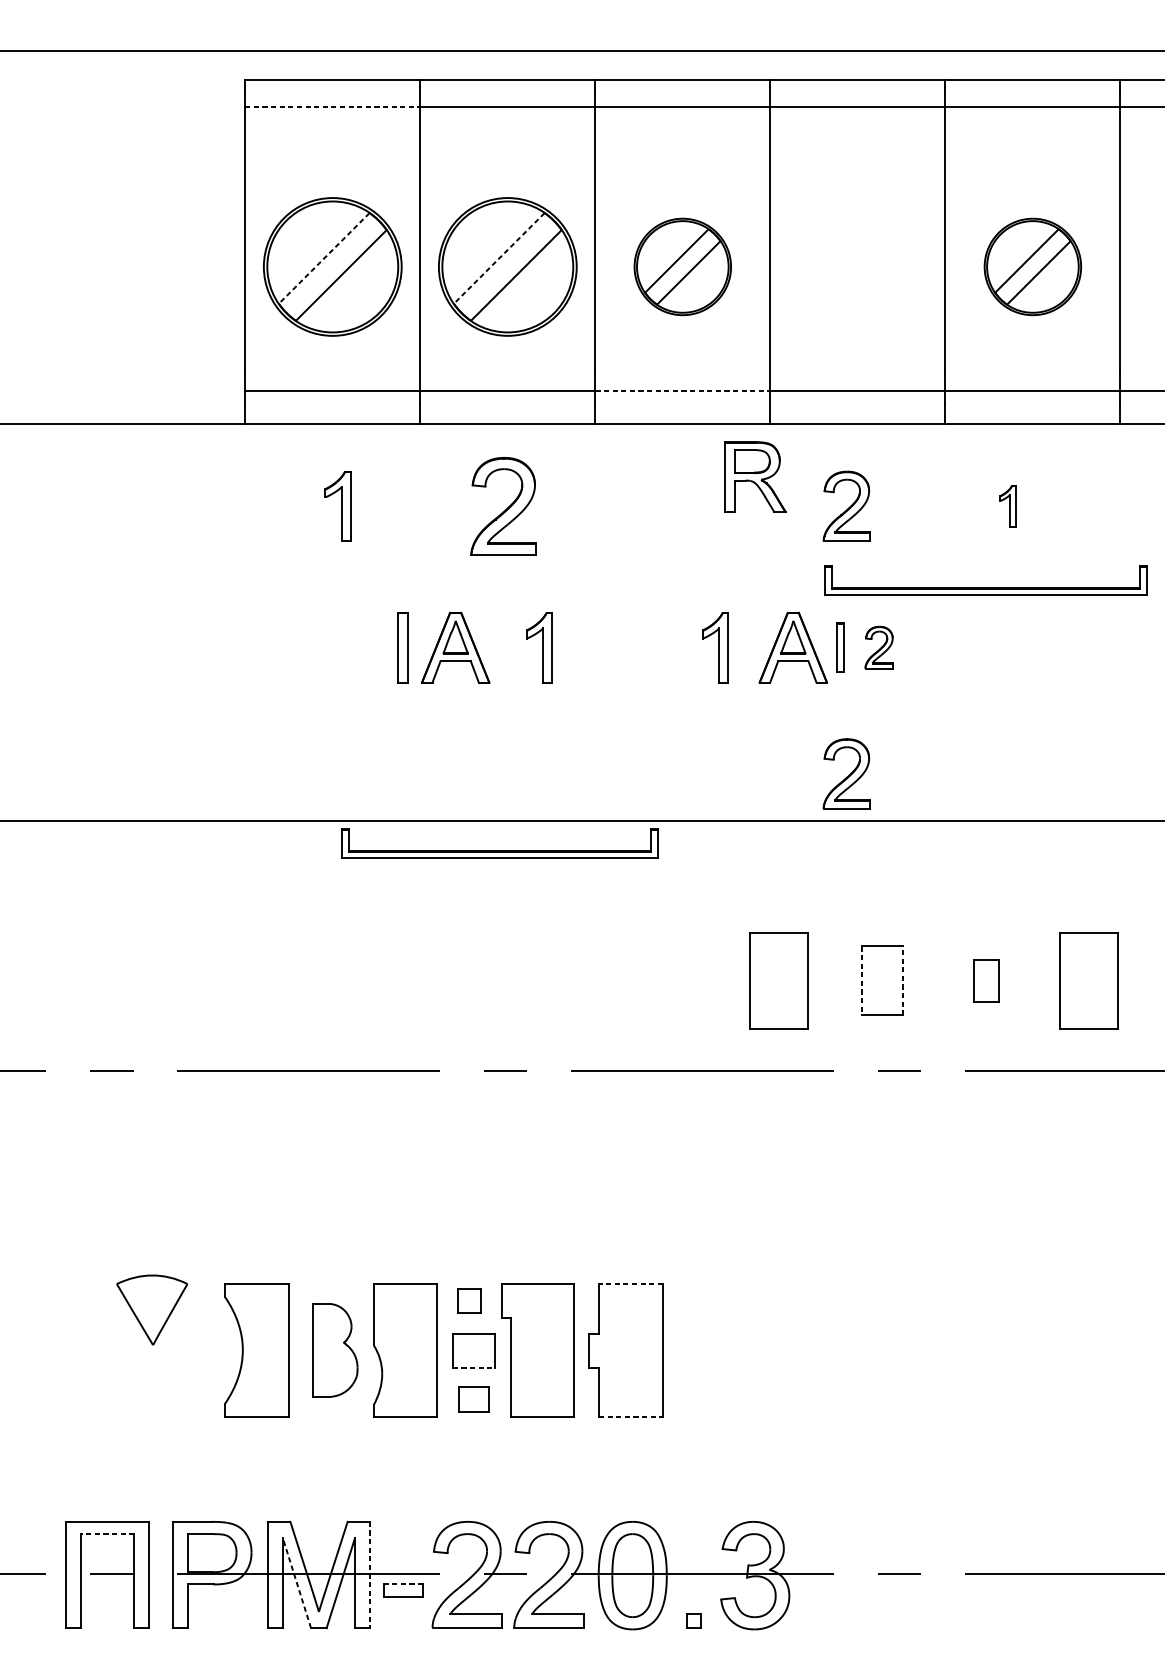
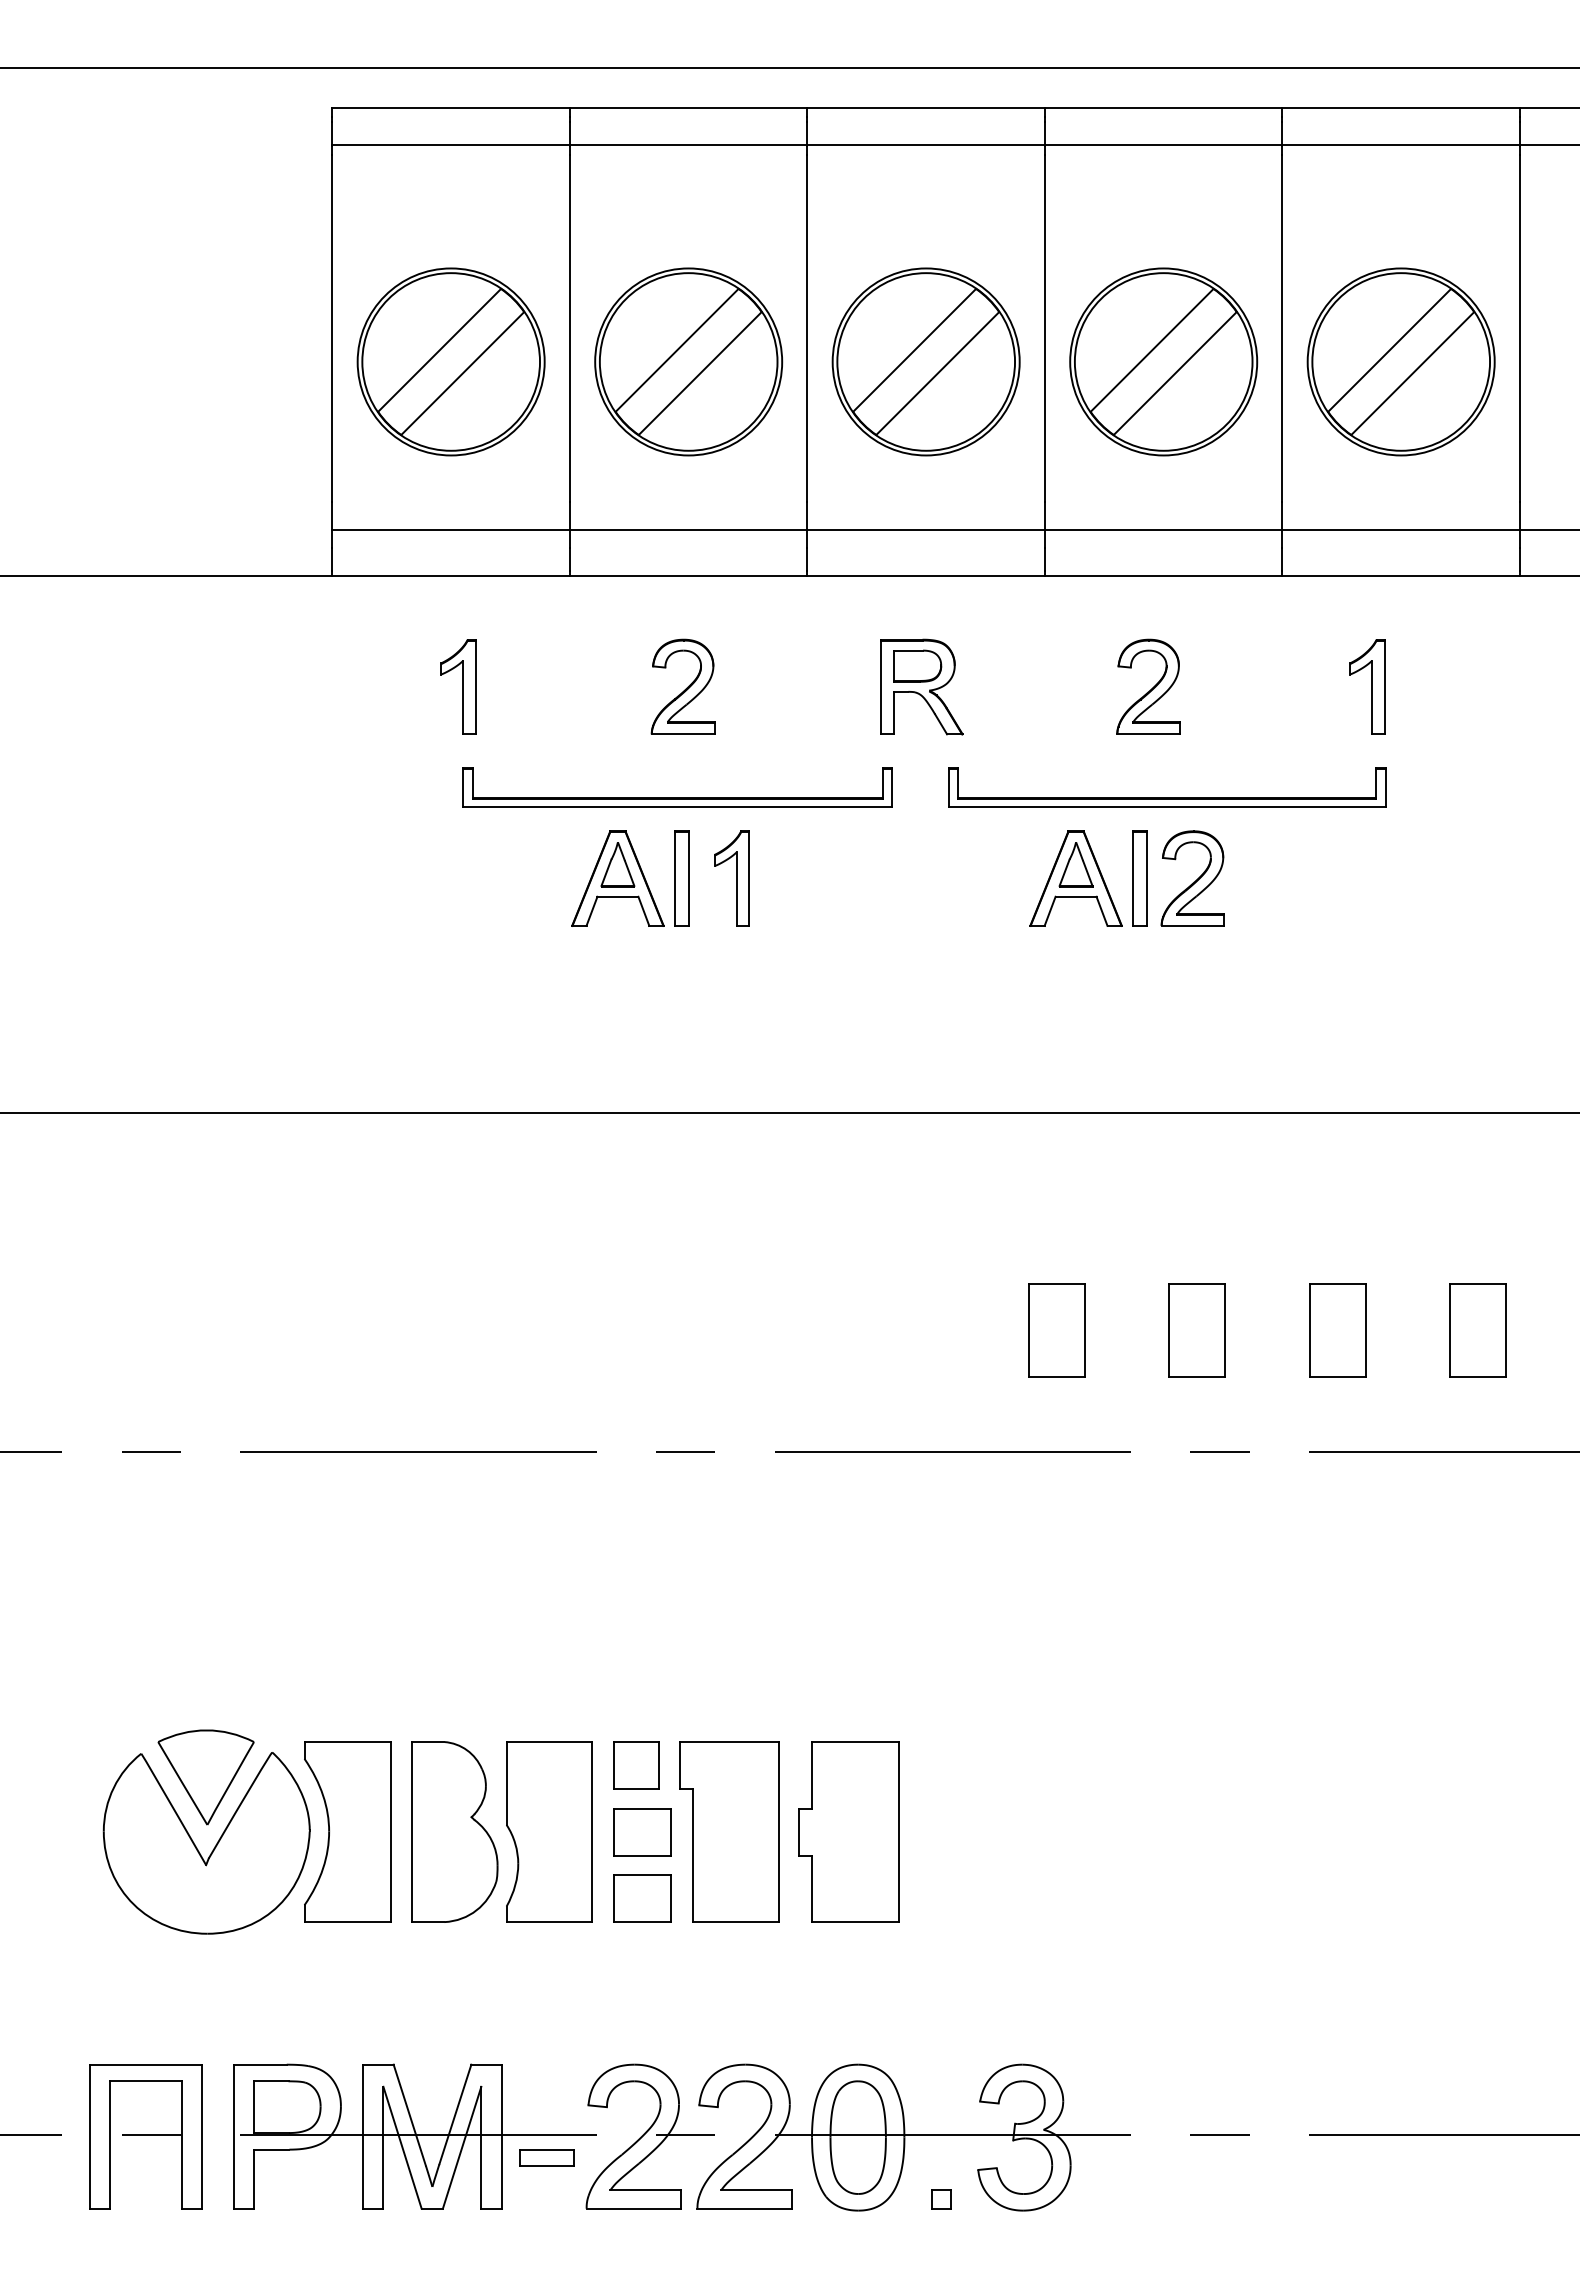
line: (333, 106) -> (451, 144), dashed -> solid
line: (324, 258) -> (439, 350), dashed -> solid
line: (499, 258) -> (677, 350), dashed -> solid
part: (682, 266) -> (925, 361), size x1.43
part: (857, 266) -> (1163, 361), added
part: (1032, 266) -> (1400, 361), size x1.43
line: (683, 391) -> (926, 530), dashed -> solid
part: (755, 476) -> (921, 686), moved
part: (503, 506) -> (682, 686), size x0.71
part: (1008, 506) -> (1367, 686), size x1.67
part: (986, 587) -> (1167, 797), moved
part: (403, 647) -> (681, 878), moved
part: (715, 647) -> (970, 878), removed
part: (840, 647) -> (1139, 878), size x1.43
part: (879, 647) -> (1192, 878), size x1.67
part: (846, 773) -> (1148, 1049), removed
part: (499, 851) -> (677, 797), moved
part: (778, 980) -> (1056, 1330), size x0.71
line: (862, 980) -> (1169, 1330), dashed -> solid
line: (903, 980) -> (1225, 1330), dashed -> solid
part: (986, 980) -> (1337, 1330), size x1.67
part: (1089, 980) -> (1477, 1330), size x0.71
line: (630, 1284) -> (855, 1742), dashed -> solid
part: (469, 1301) -> (636, 1765), size x1.43
part: (335, 1350) -> (454, 1831), size x1.43
part: (158, 1361) -> (214, 1846), added
line: (474, 1368) -> (643, 1856), dashed -> solid
part: (473, 1399) -> (642, 1898), size x1.43
line: (631, 1417) -> (856, 1922), dashed -> solid
line: (107, 1534) -> (145, 2081), dashed -> solid
line: (369, 1575) -> (501, 2137), dashed -> solid
line: (296, 1582) -> (402, 2147), dashed -> solid
line: (403, 1584) -> (546, 2149), dashed -> solid

